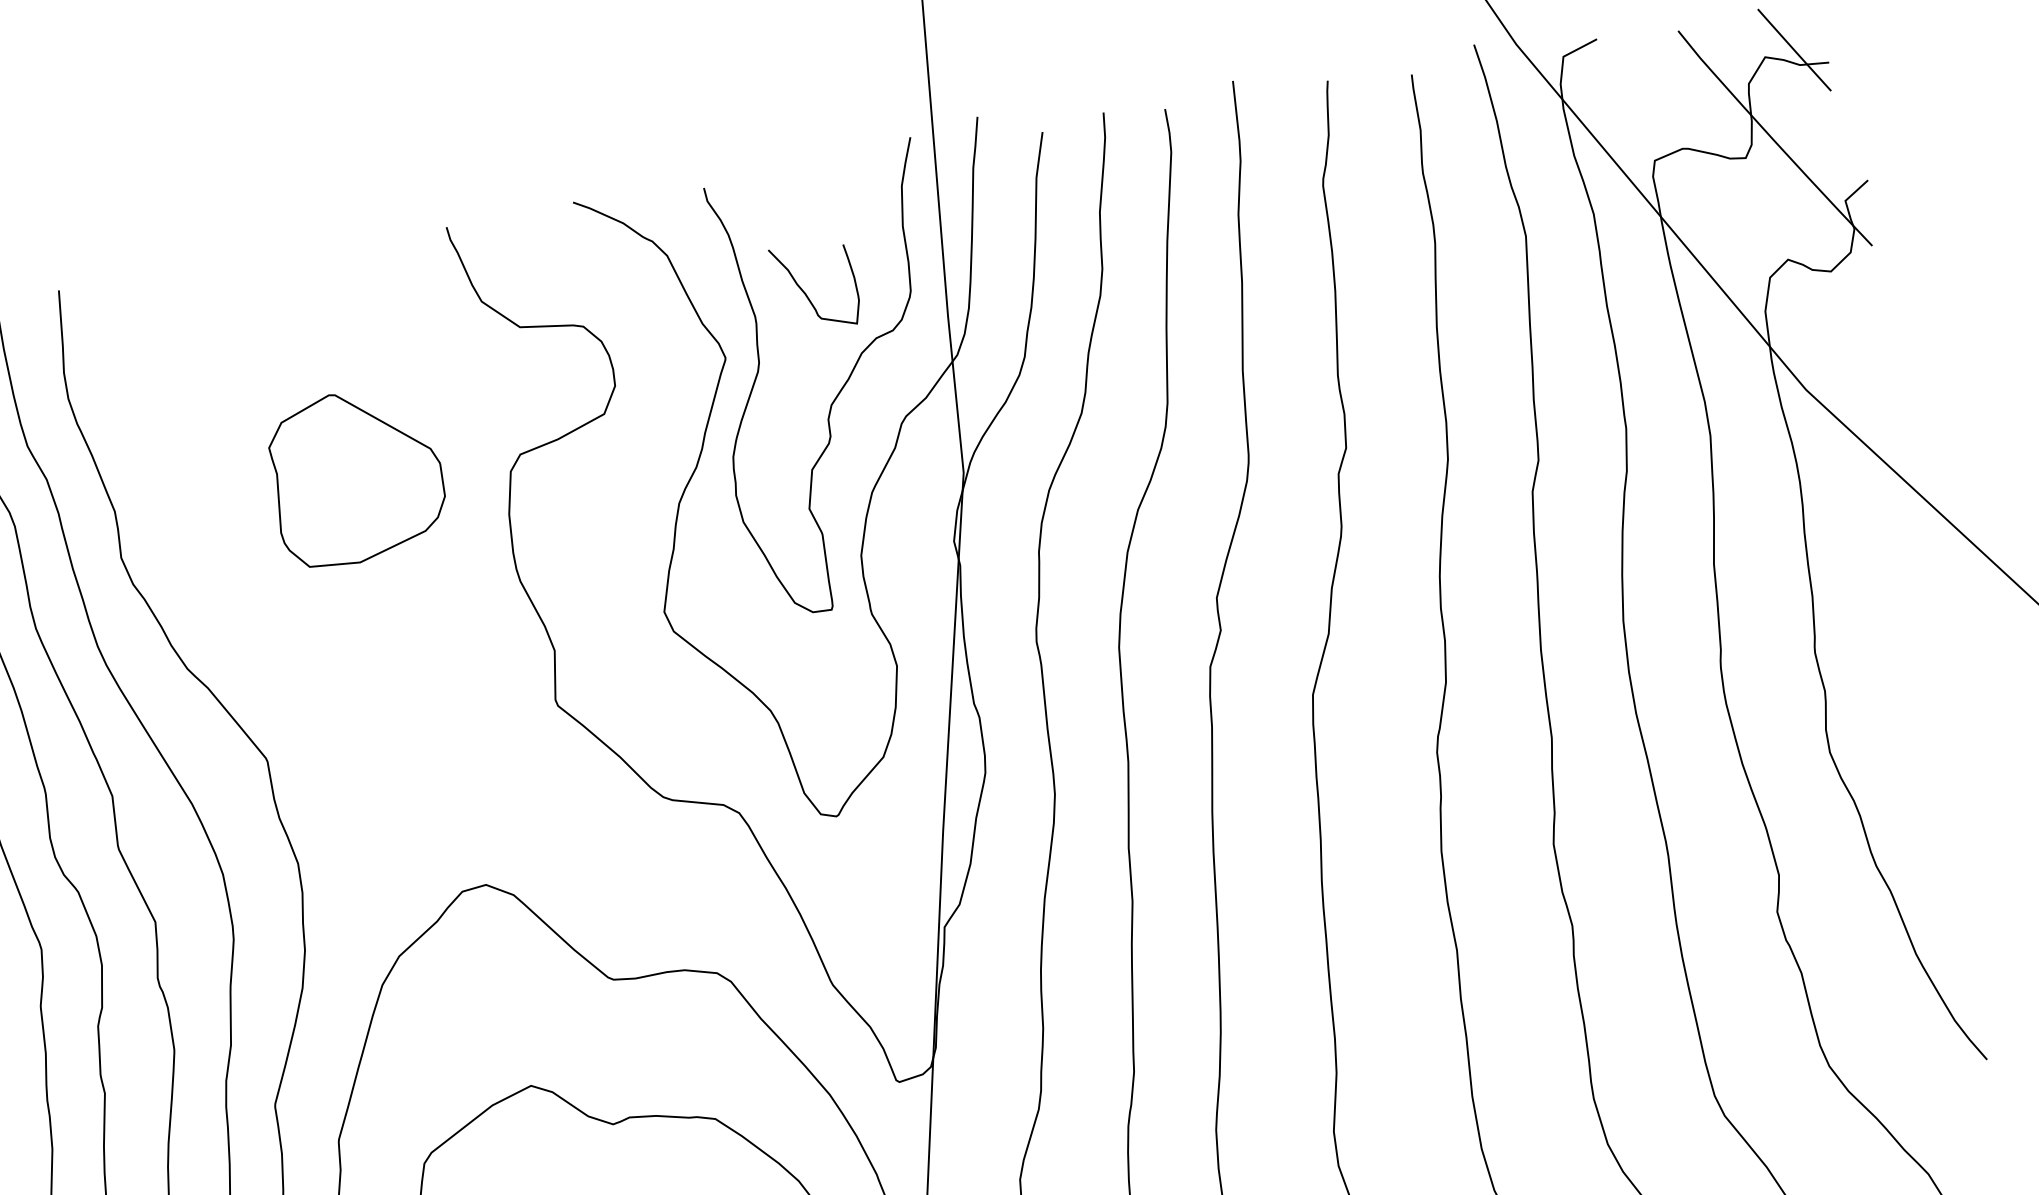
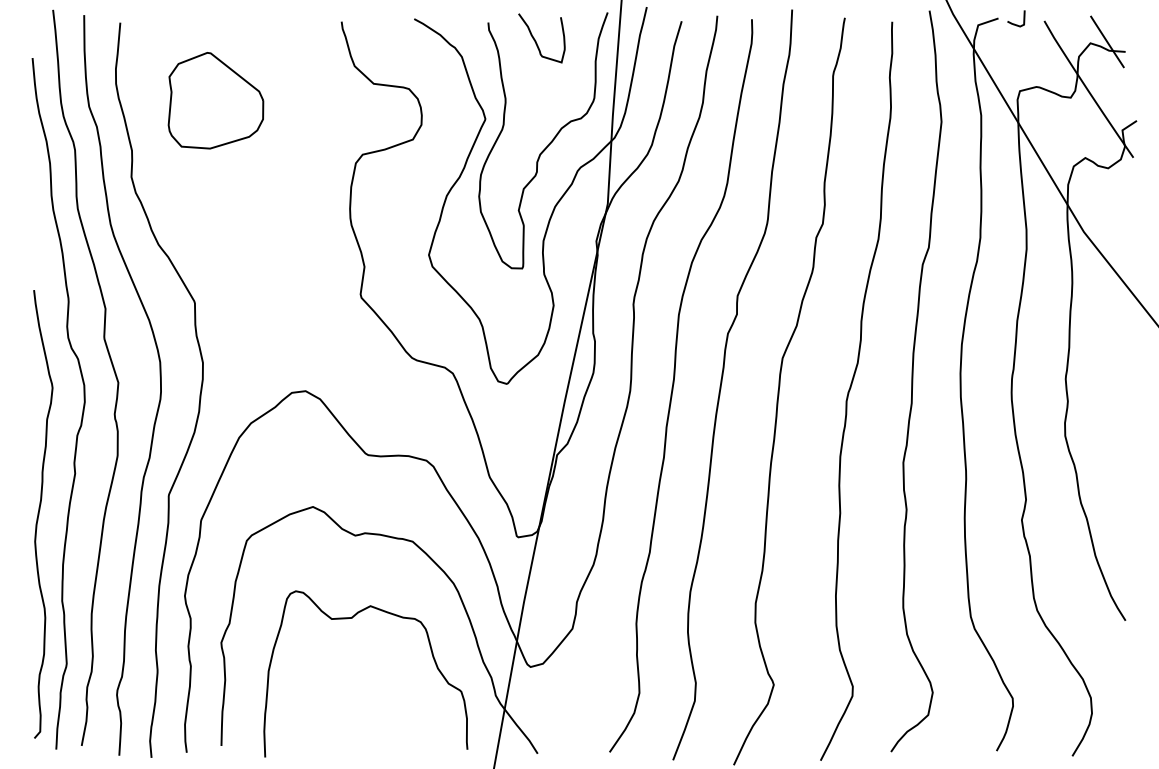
line: (1626, 43) -> (1014, 23), added
curve: (807, 293) -> (536, 41), moved
part: (356, 476) -> (215, 100), moved

